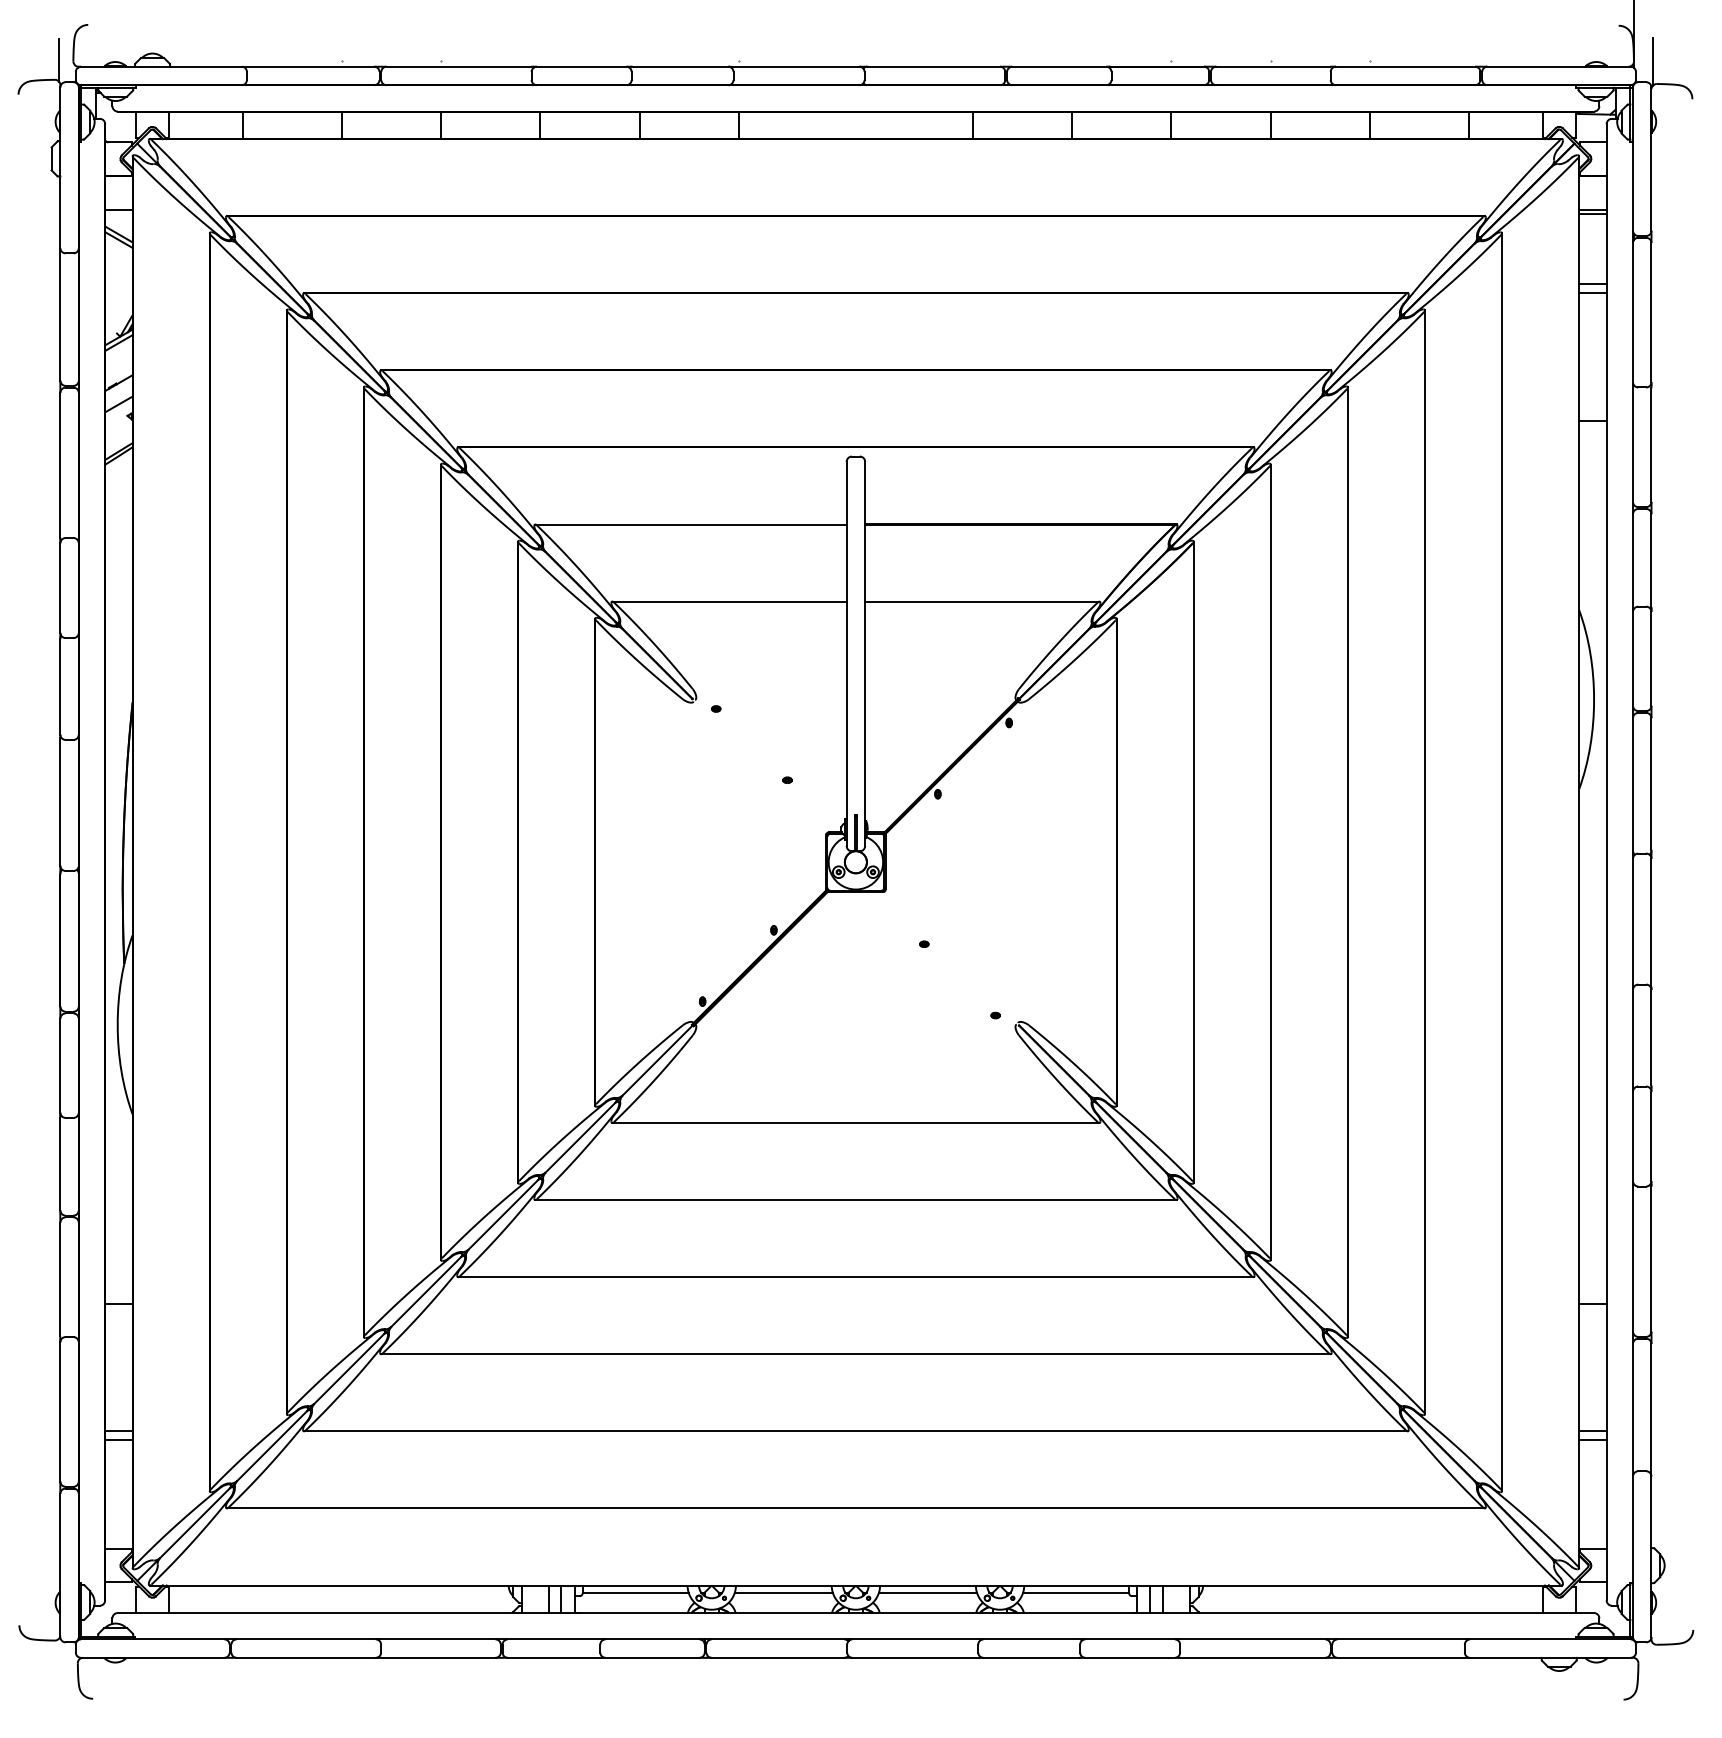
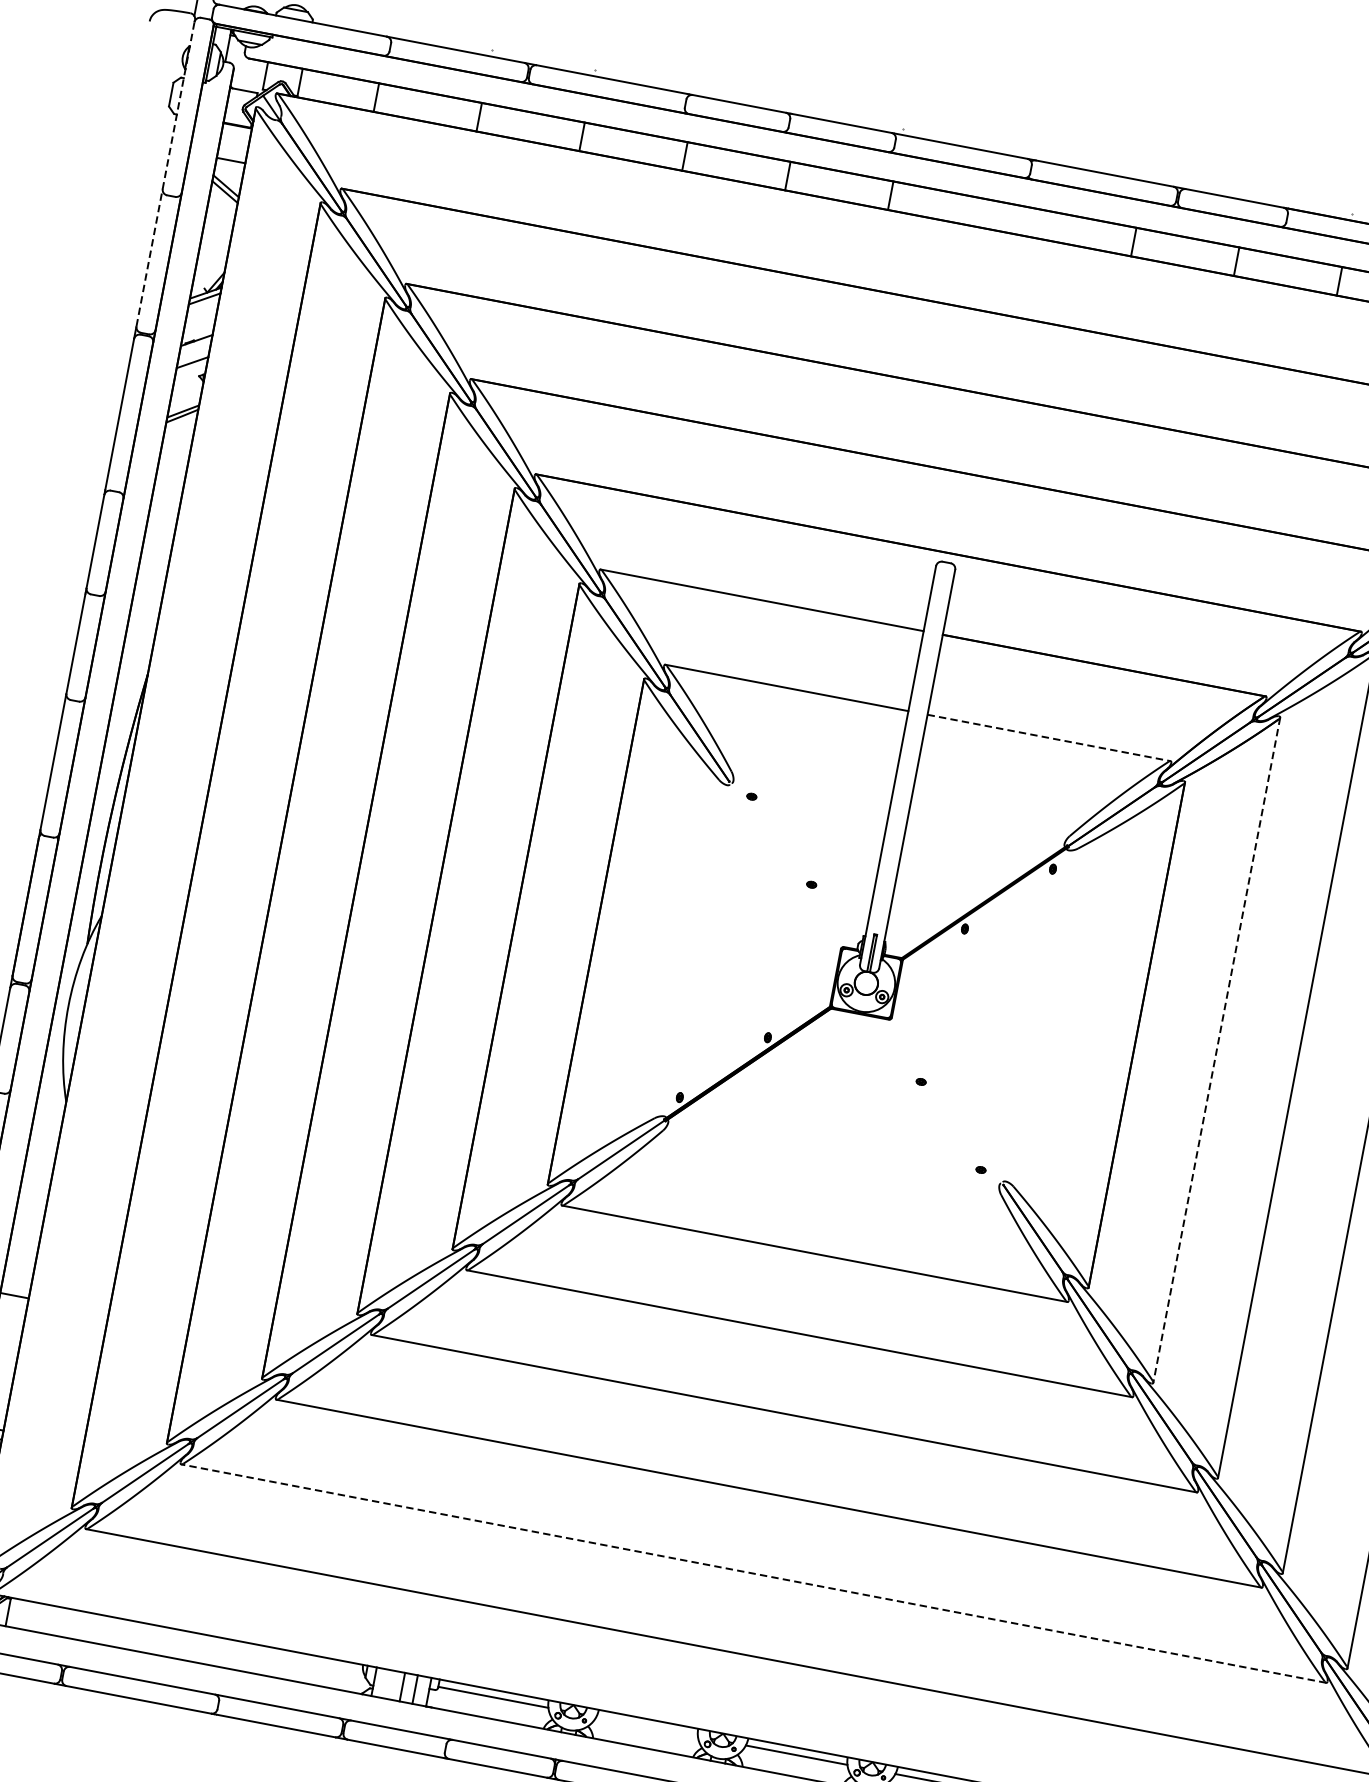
line: (60, 234) -> (165, 174), solid -> dashed
line: (982, 601) -> (1049, 737), solid -> dashed
line: (1193, 862) -> (1216, 1050), solid -> dashed
line: (855, 1431) -> (753, 1573), solid -> dashed
line: (783, 1592) -> (646, 1726), removed

